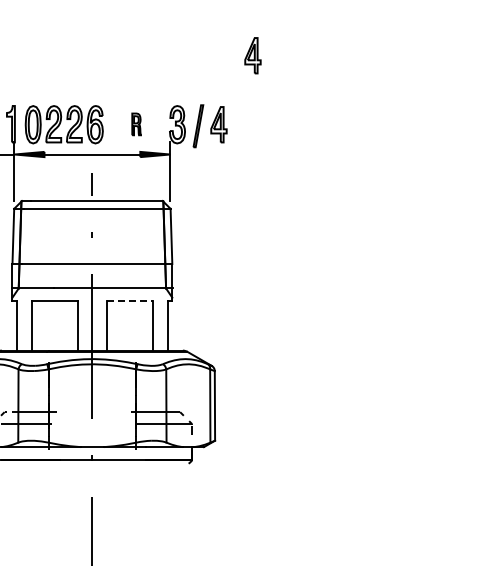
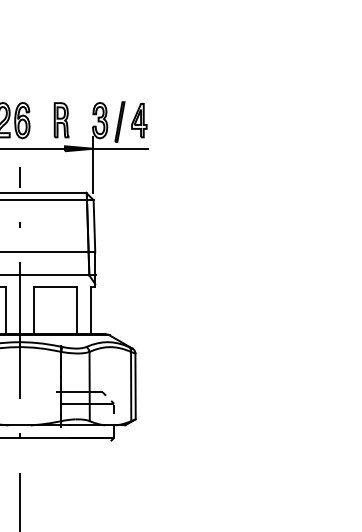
part: (252, 55) -> (171, 55), removed
part: (136, 124) -> (61, 120), size x1.67
line: (199, 154) -> (120, 148), added
line: (130, 300) -> (55, 286), dashed -> solid

